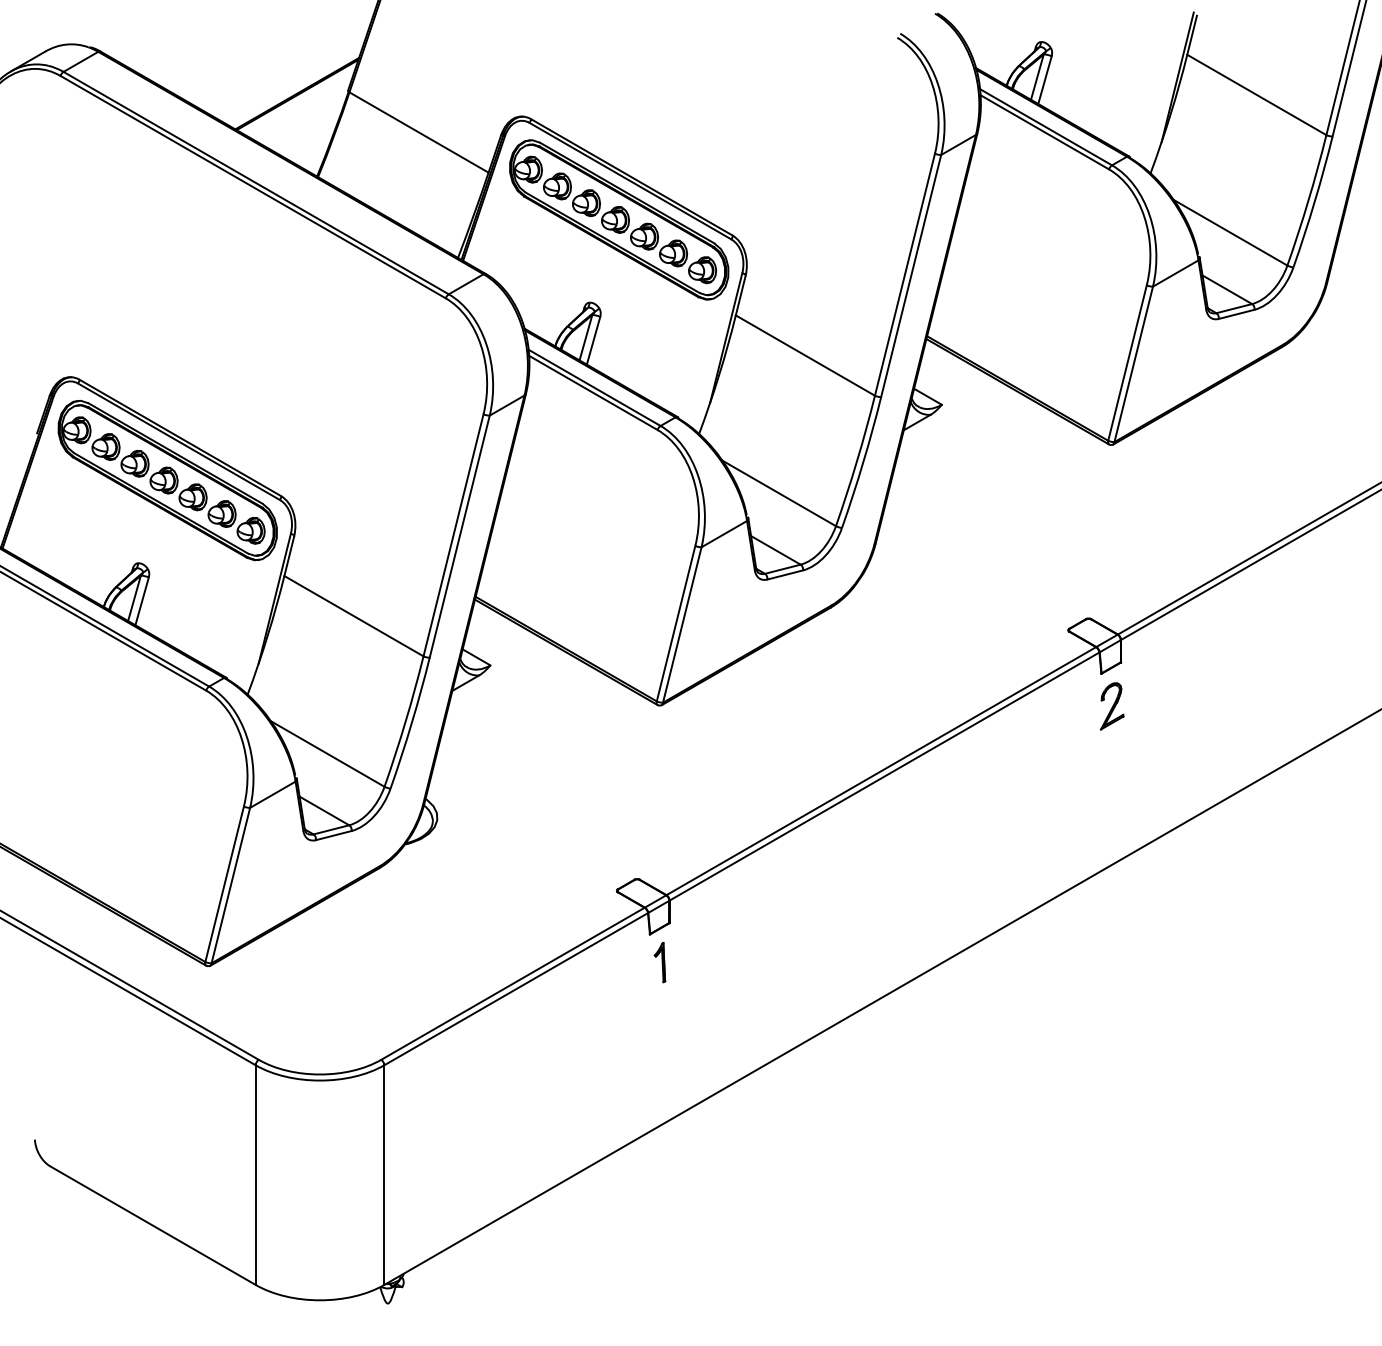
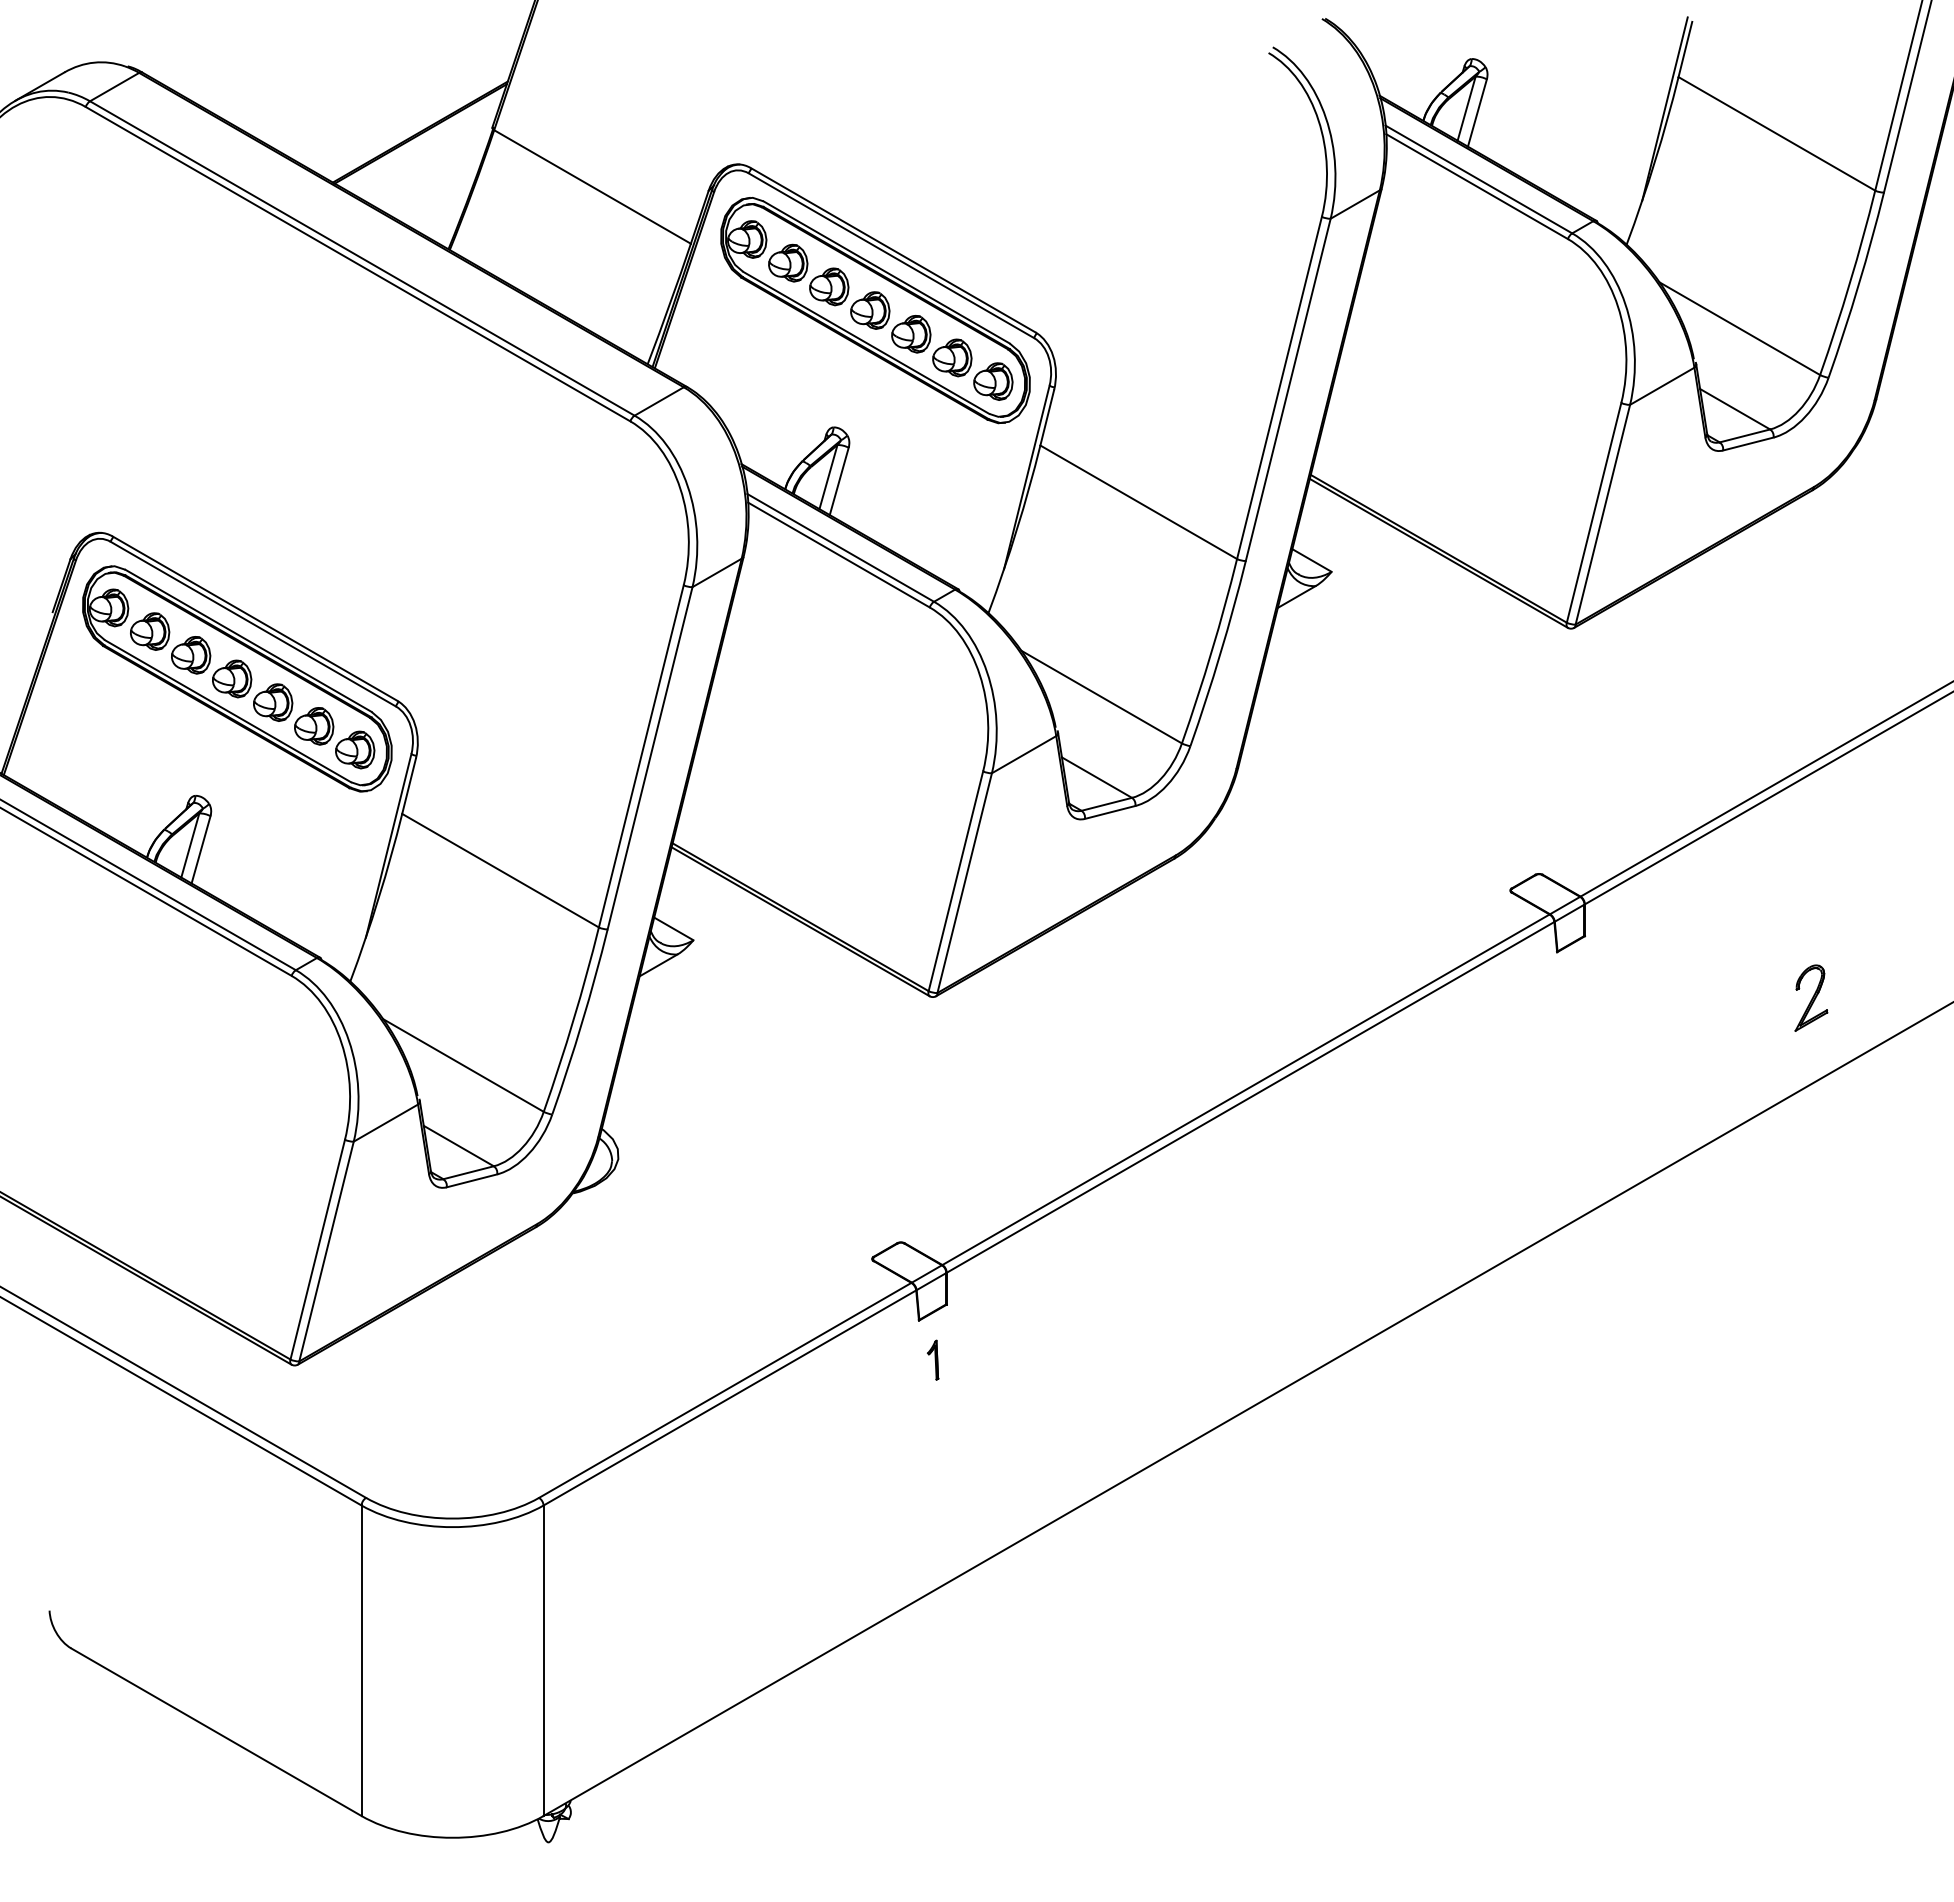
part: (1112, 705) -> (1811, 997), moved
part: (659, 961) -> (932, 1359), size x0.7

